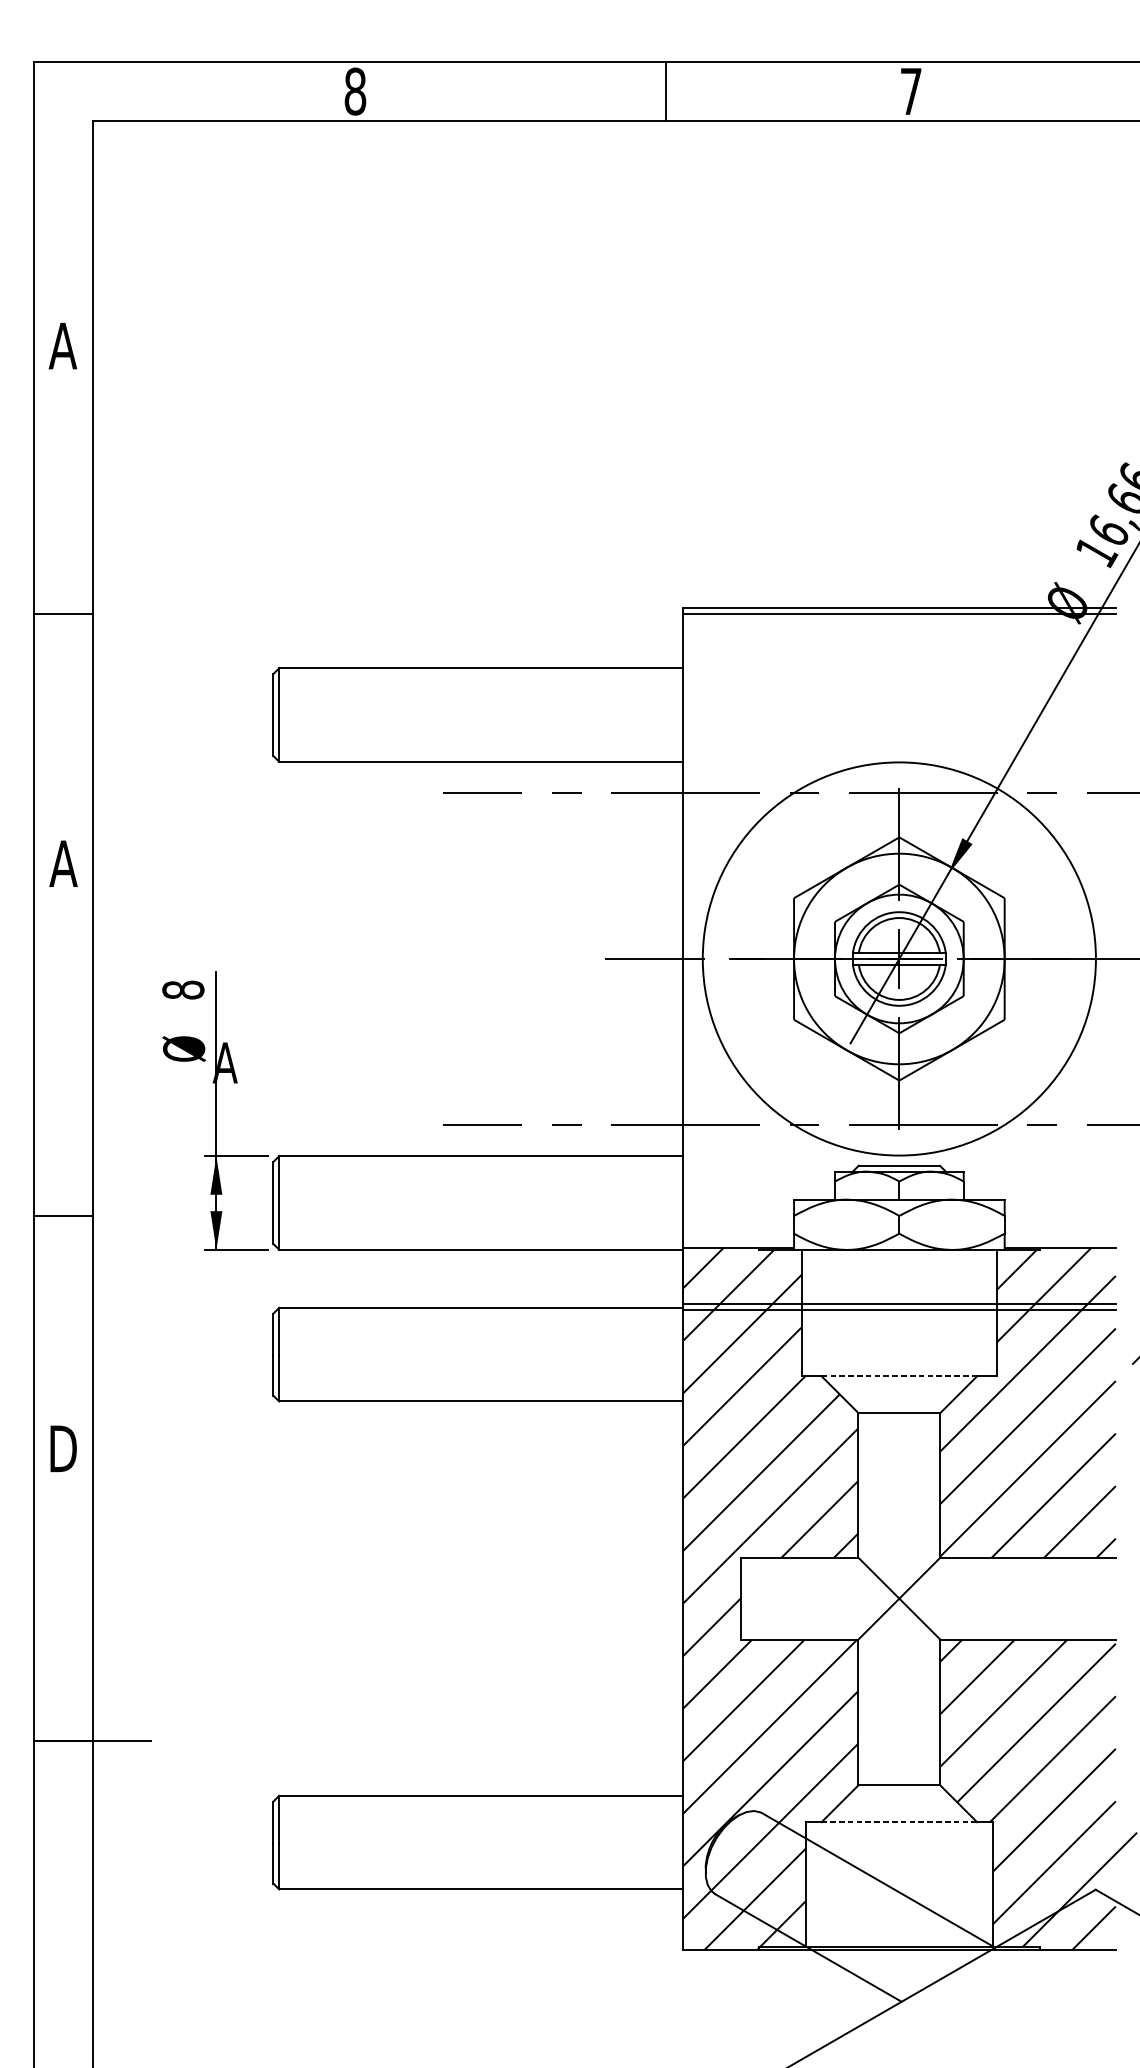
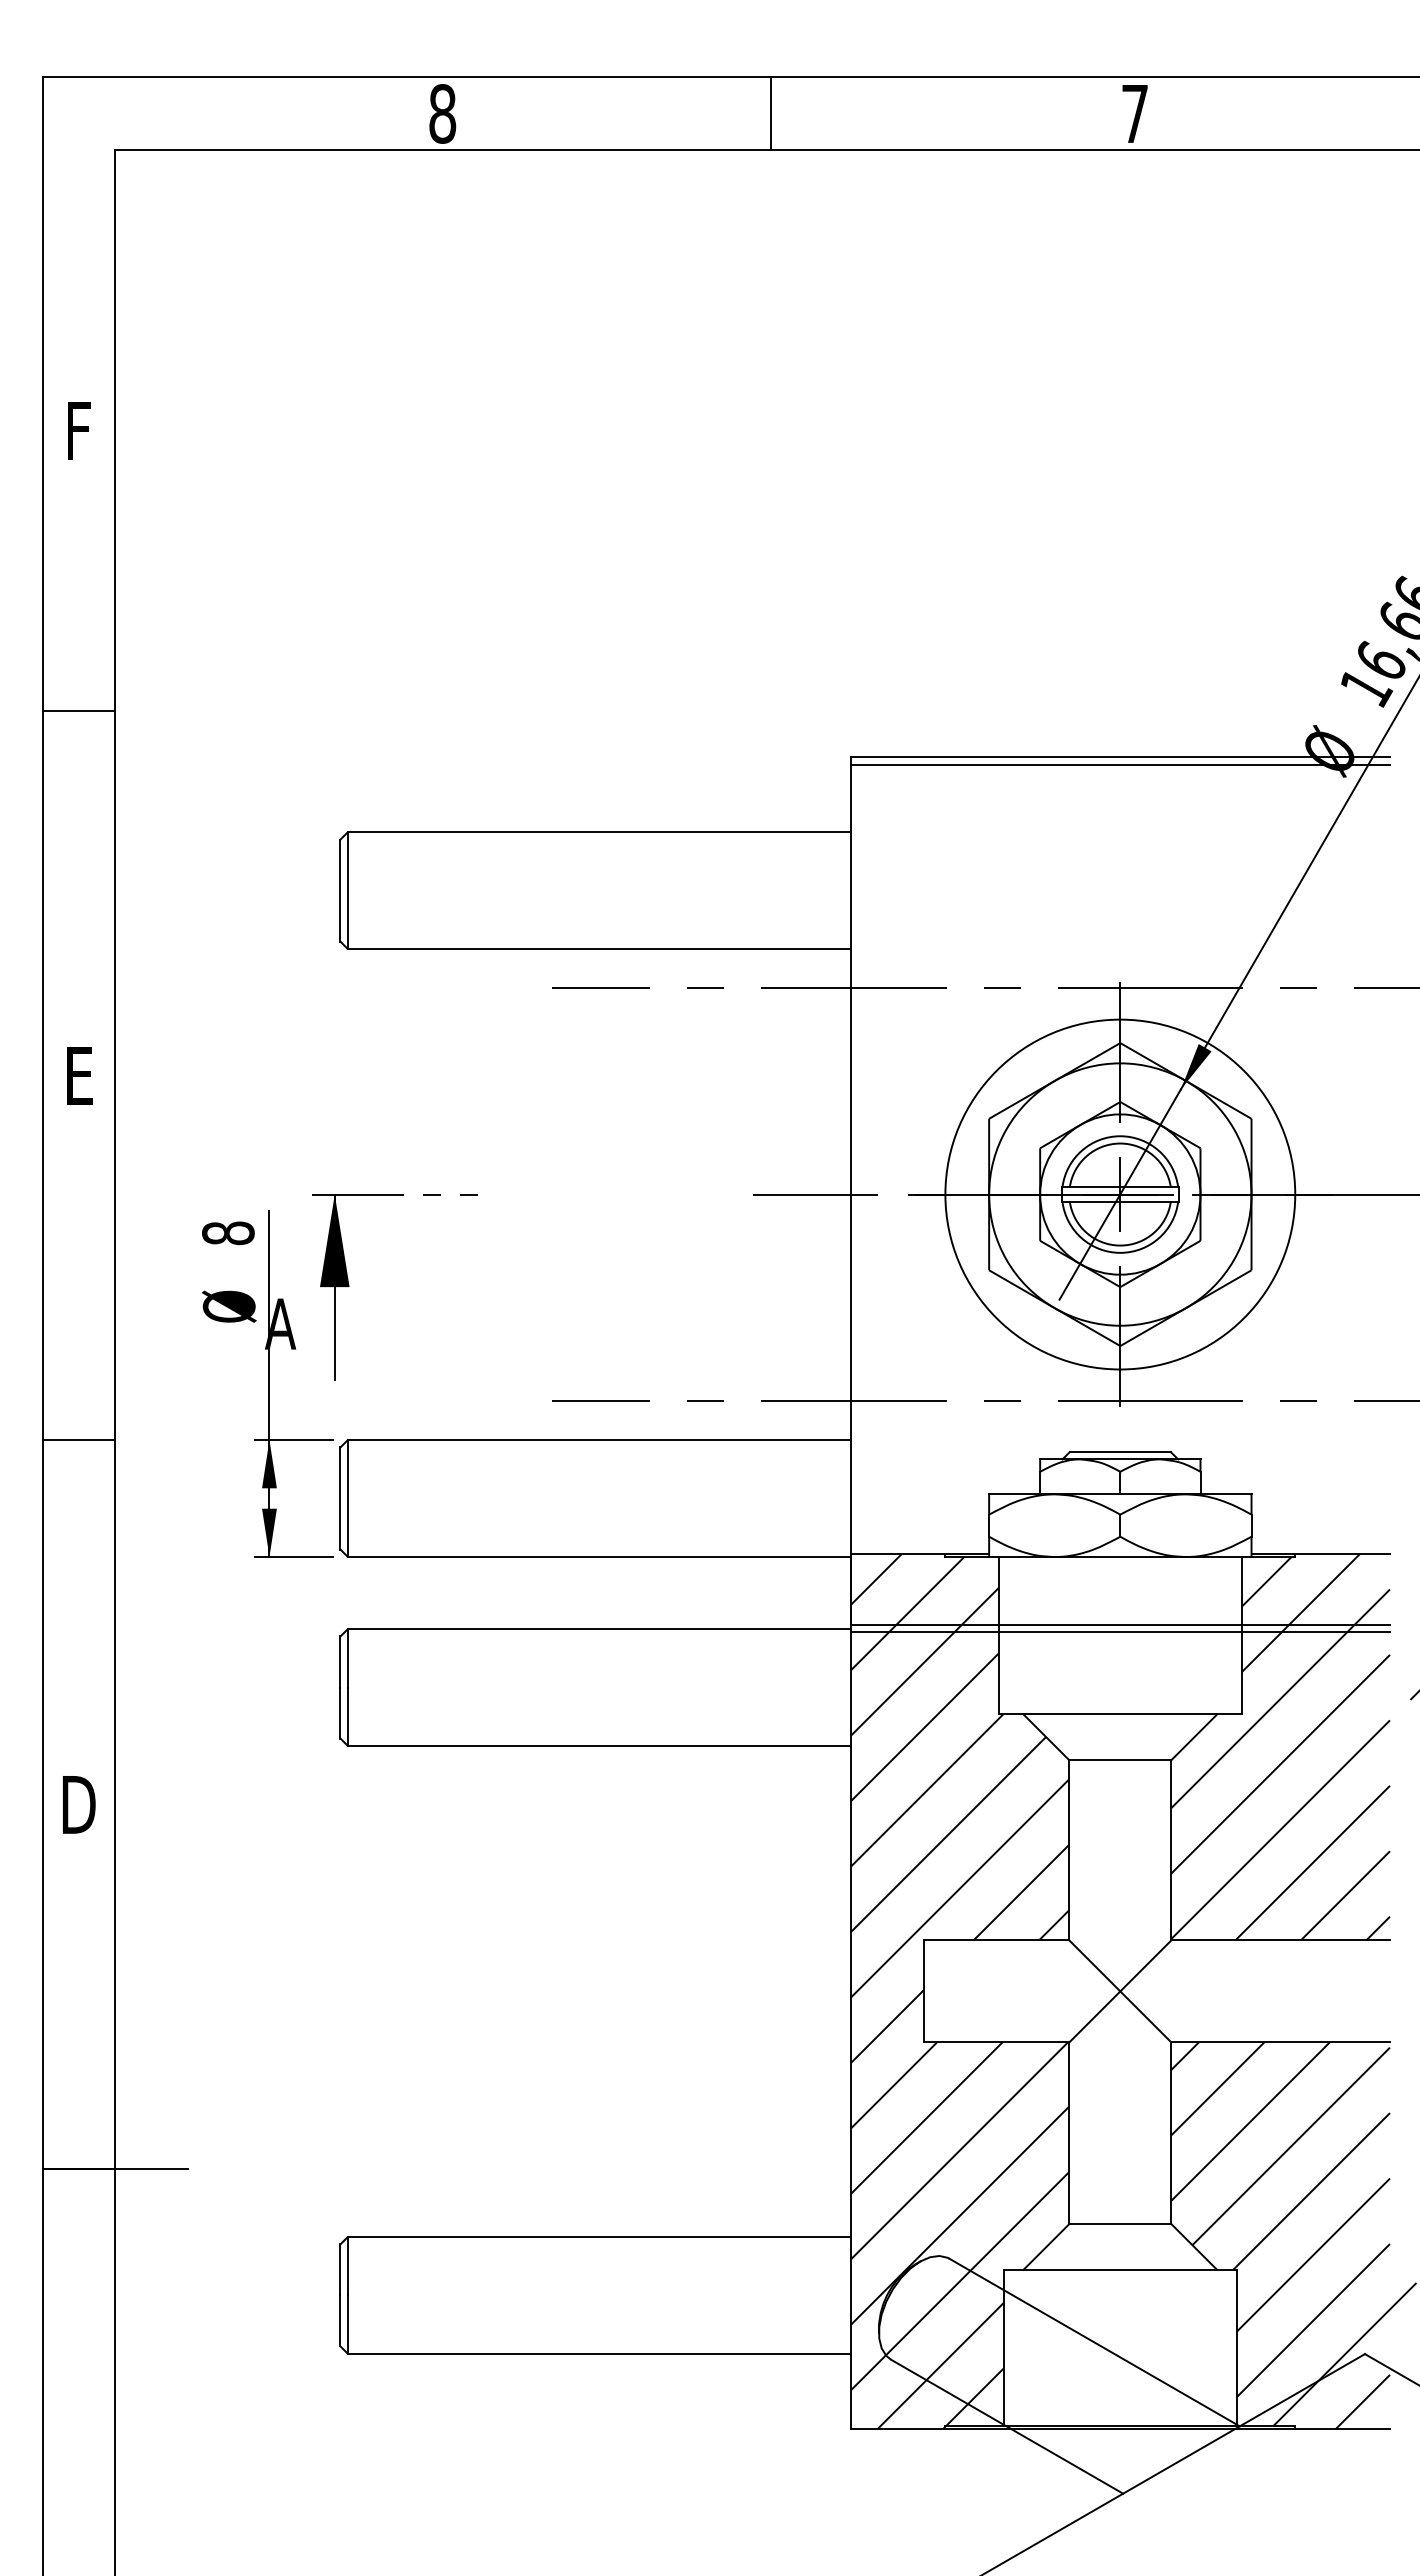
line: (665, 91) -> (771, 113), moved
text: (63, 345) -> (78, 430), A -> F
line: (63, 613) -> (78, 711), moved
text: (63, 863) -> (78, 1075), A -> E
circle: (899, 958) -> (1120, 1194), size x0.71
part: (280, 1032) -> (349, 1286), added
line: (63, 1215) -> (78, 1440), moved
line: (899, 1376) -> (1120, 1714), dashed -> solid
line: (899, 1821) -> (1120, 2269), dashed -> solid

